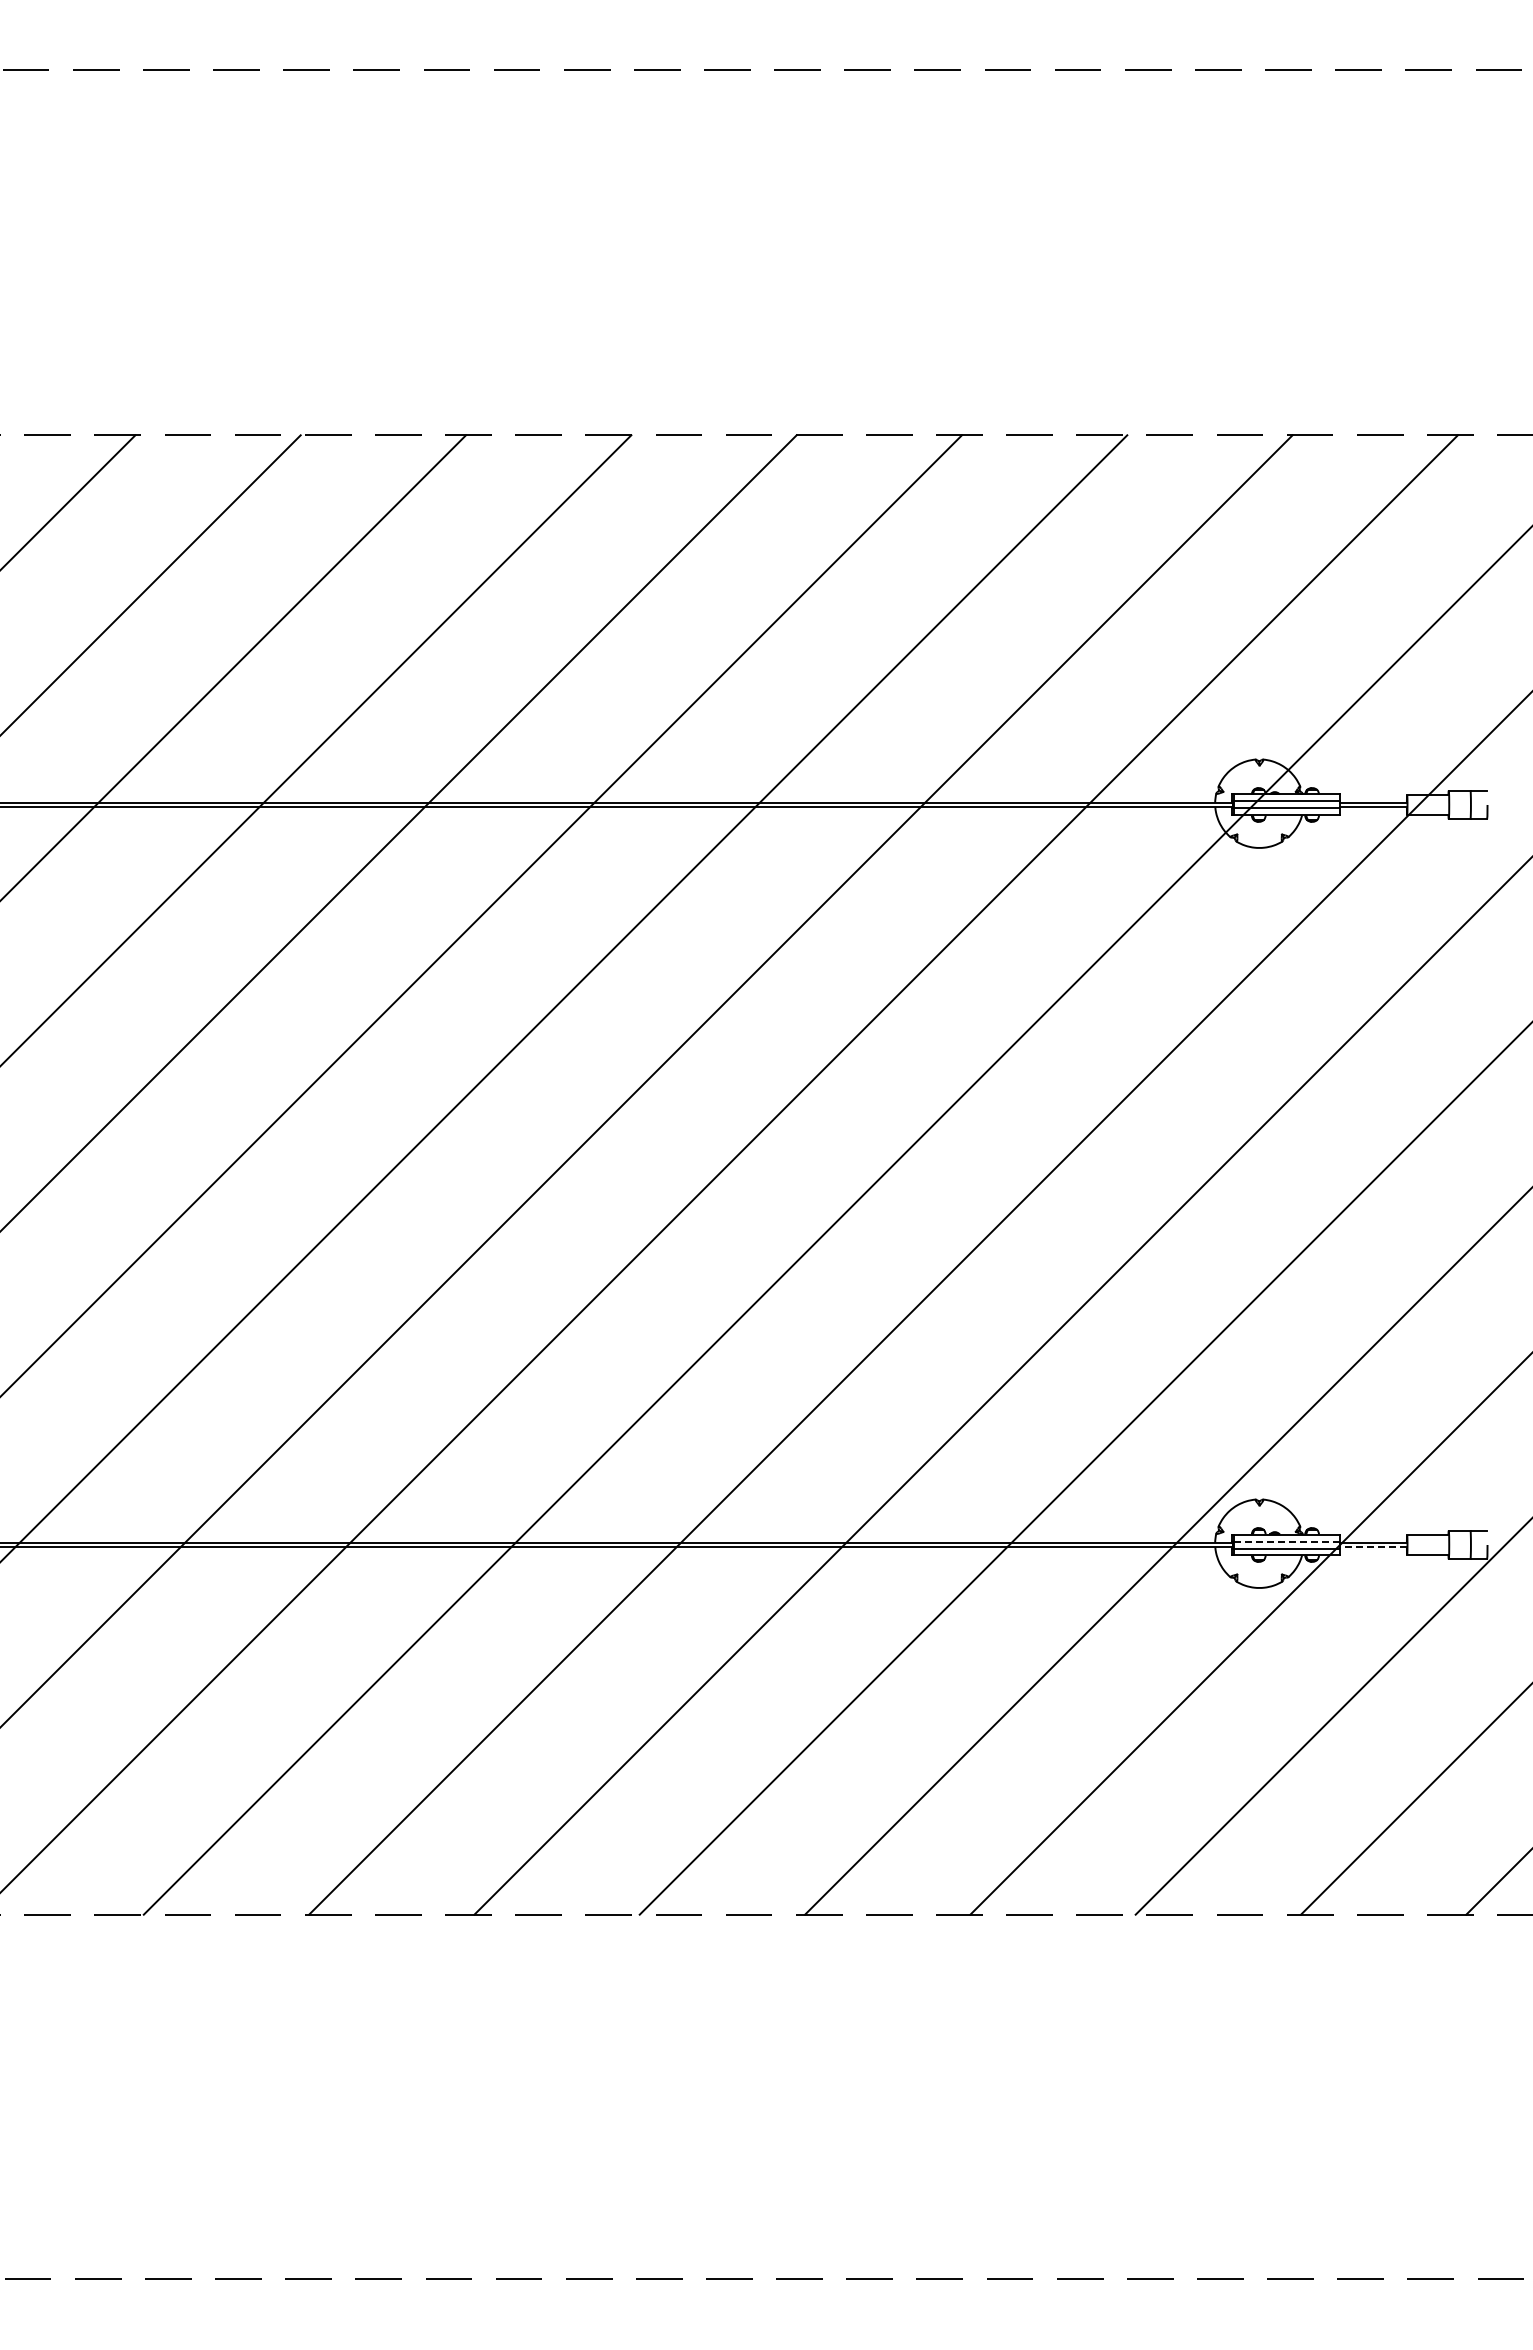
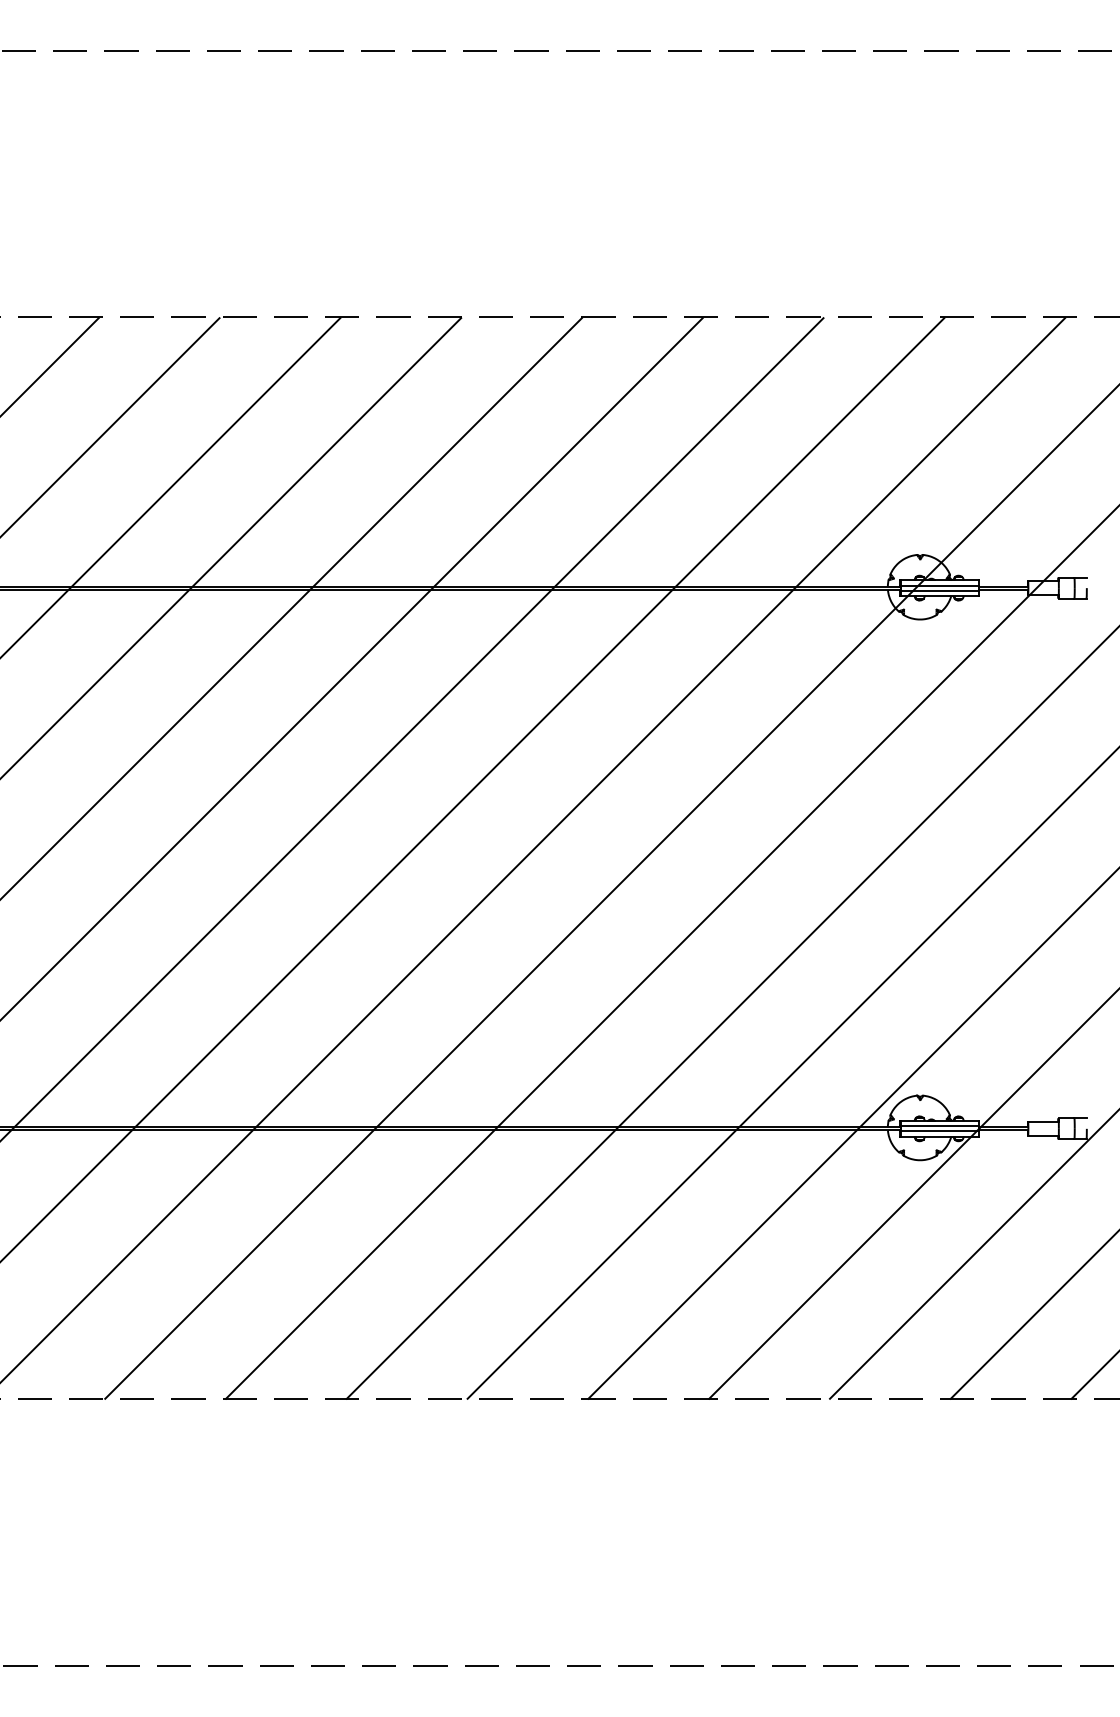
line: (1285, 1541) -> (939, 1126), dashed -> solid
line: (1373, 1547) -> (1003, 1130), dashed -> solid

